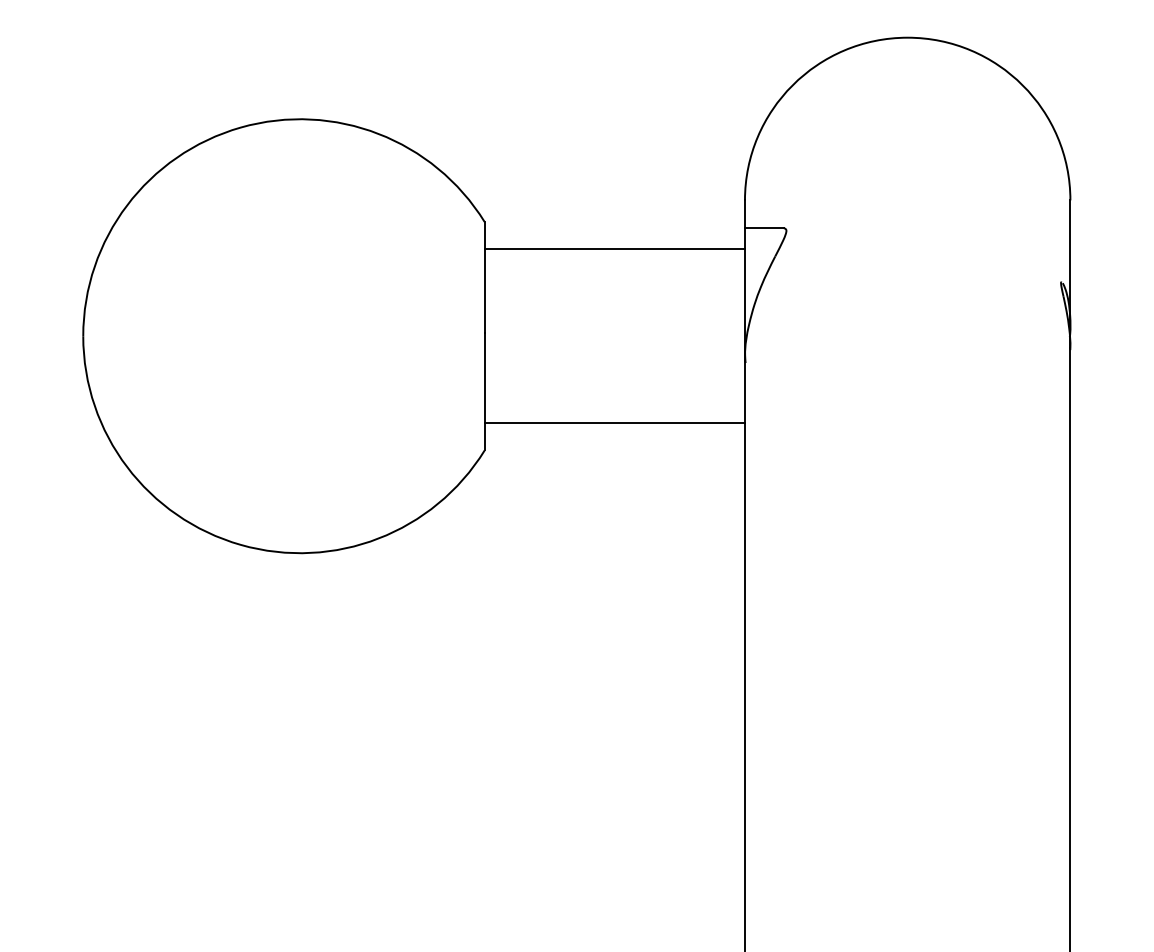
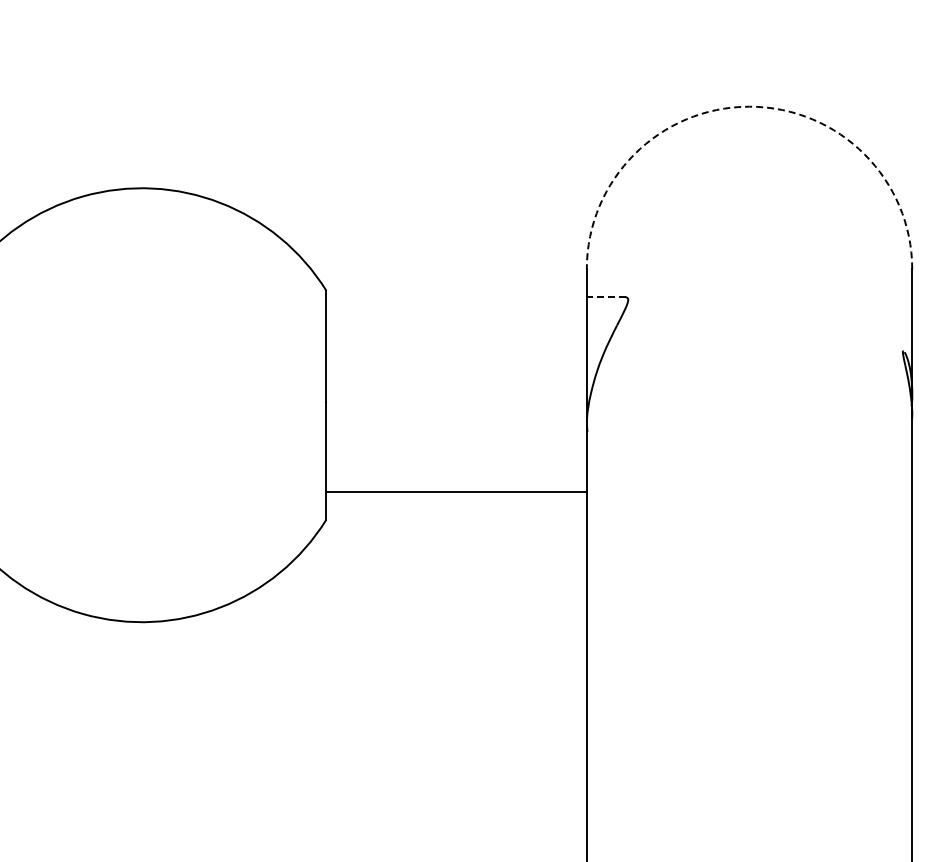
arc: (907, 37) -> (749, 106), solid -> dashed
line: (764, 227) -> (606, 296), solid -> dashed
line: (614, 249) -> (456, 318), removed

